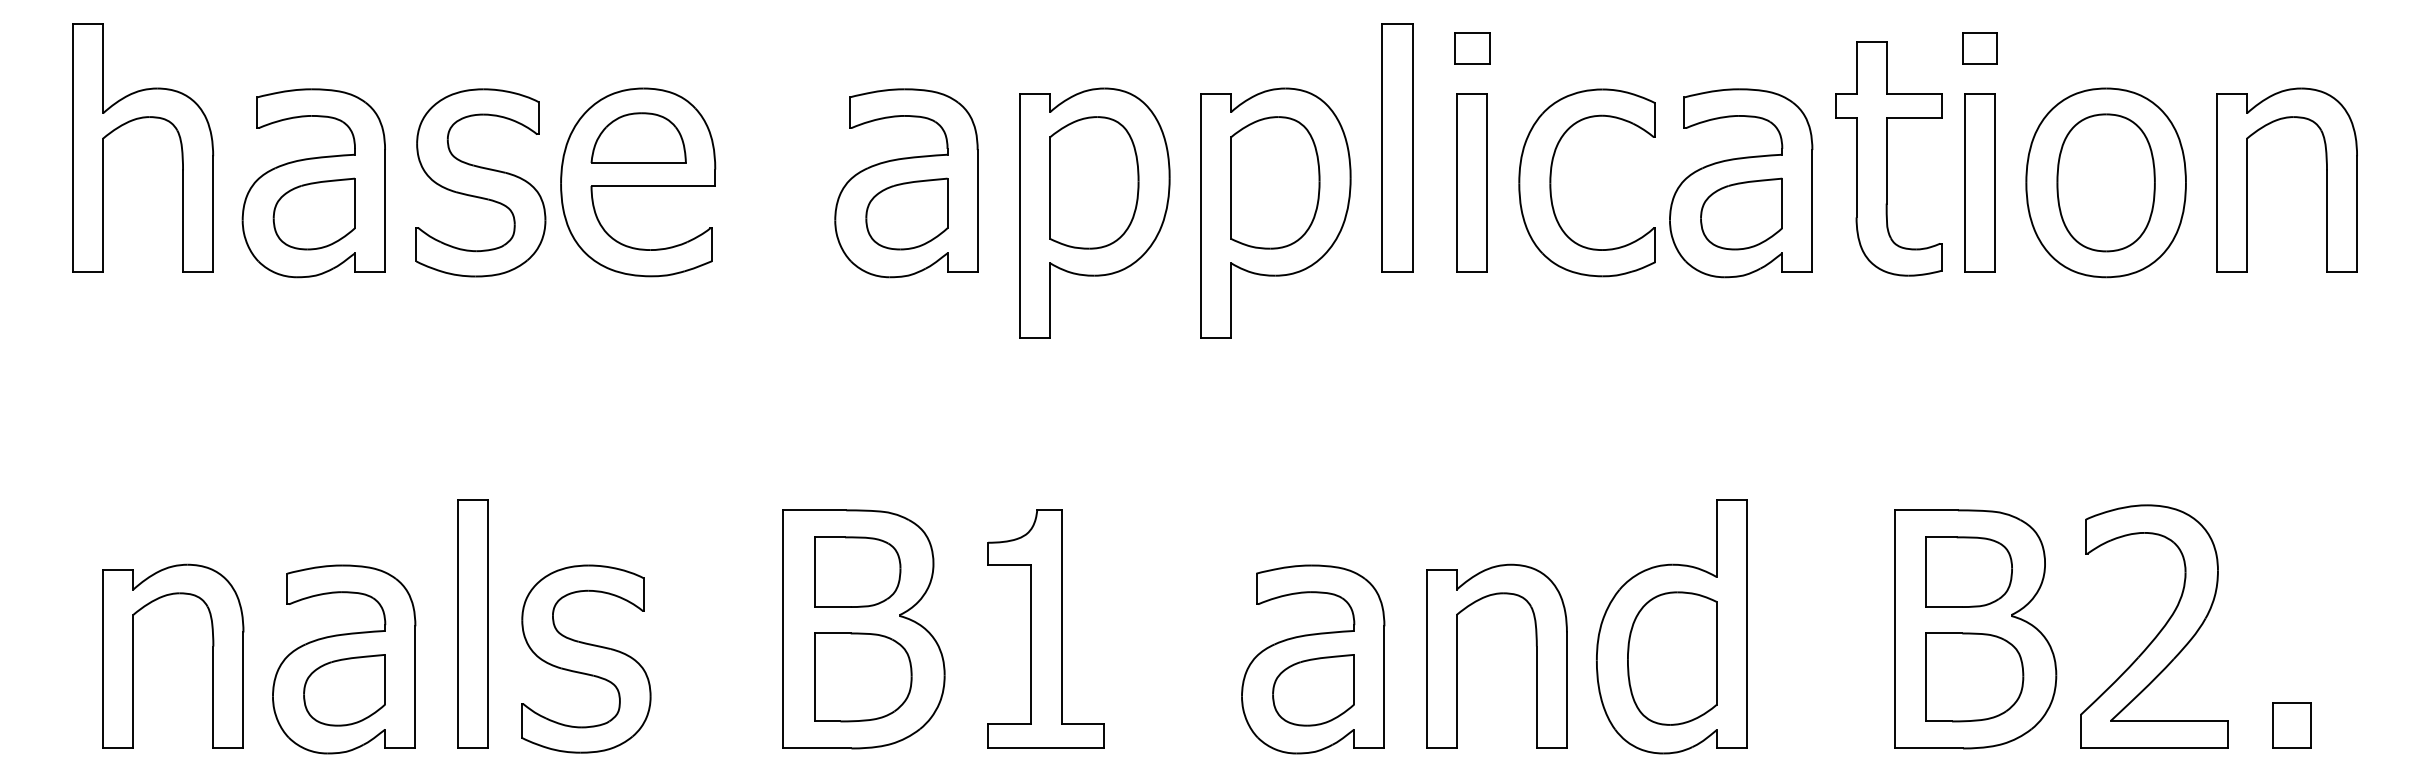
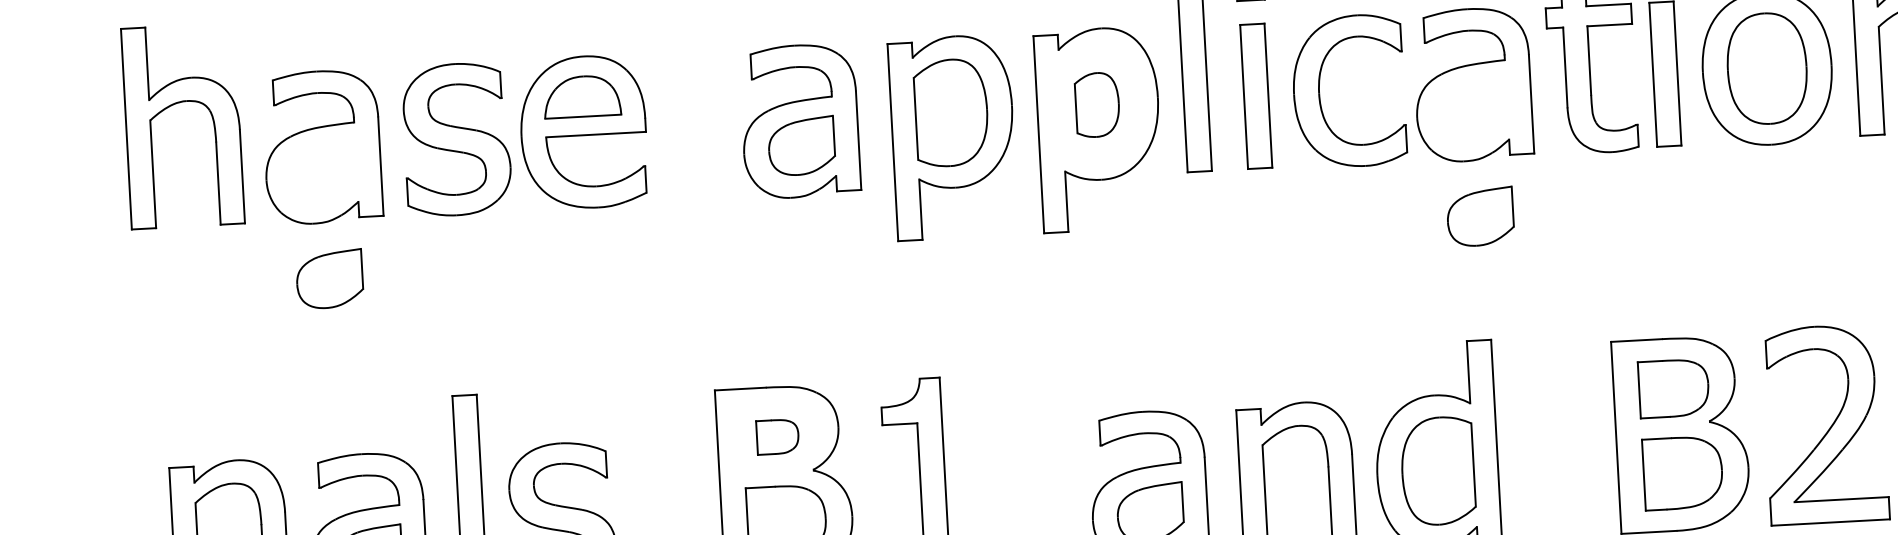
part: (1275, 182) -> (1097, 104), size x0.6
part: (313, 213) -> (329, 278), moved
part: (1741, 213) -> (1480, 216), moved
part: (857, 571) -> (777, 436), size x0.6

